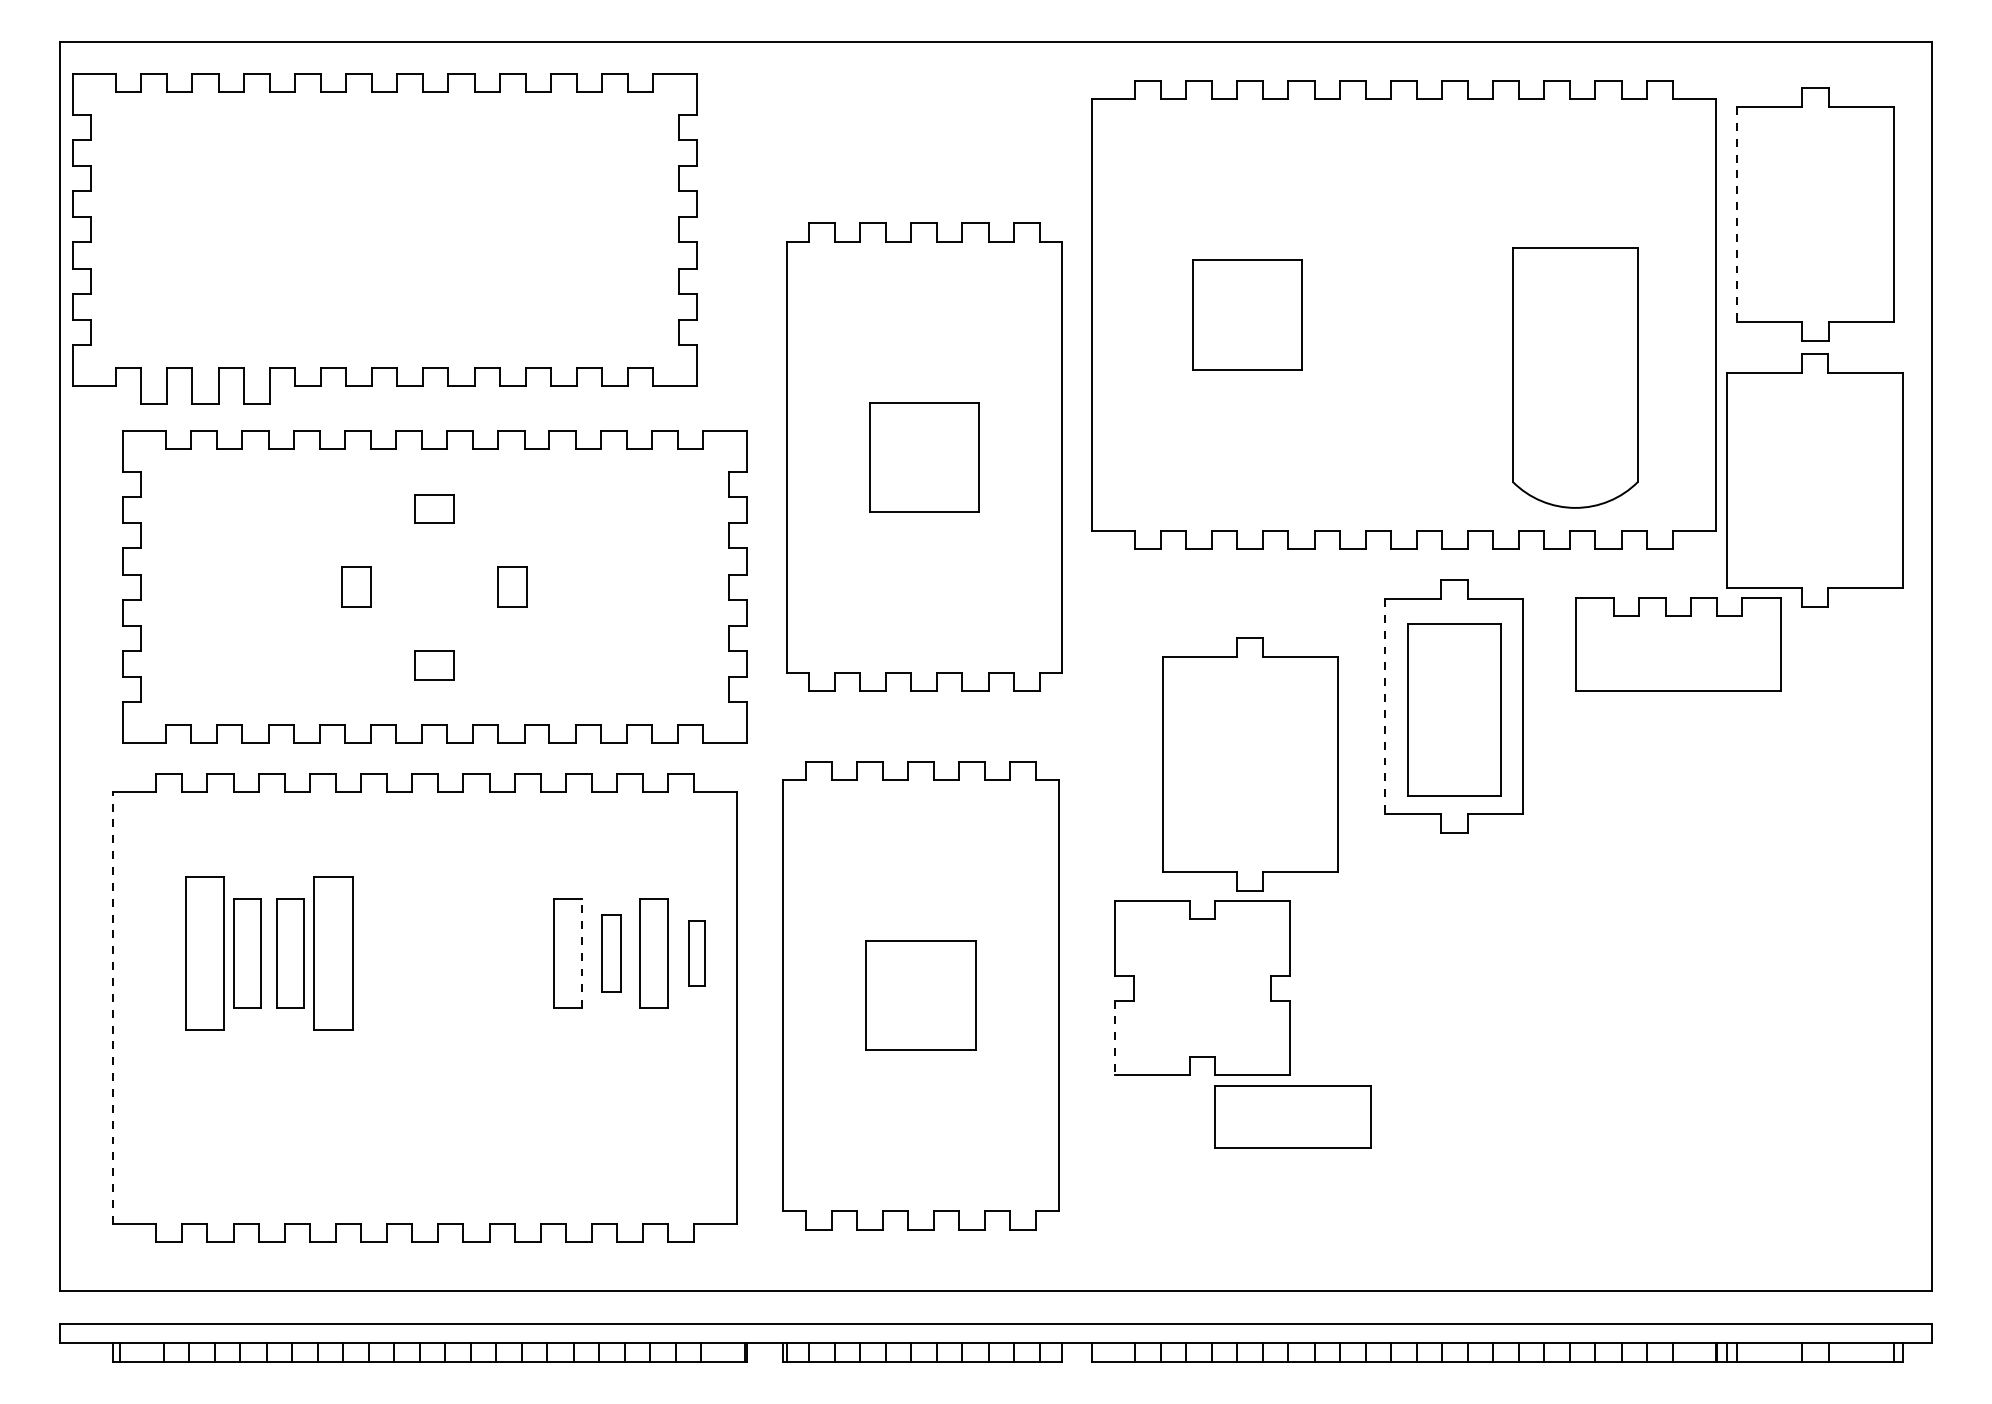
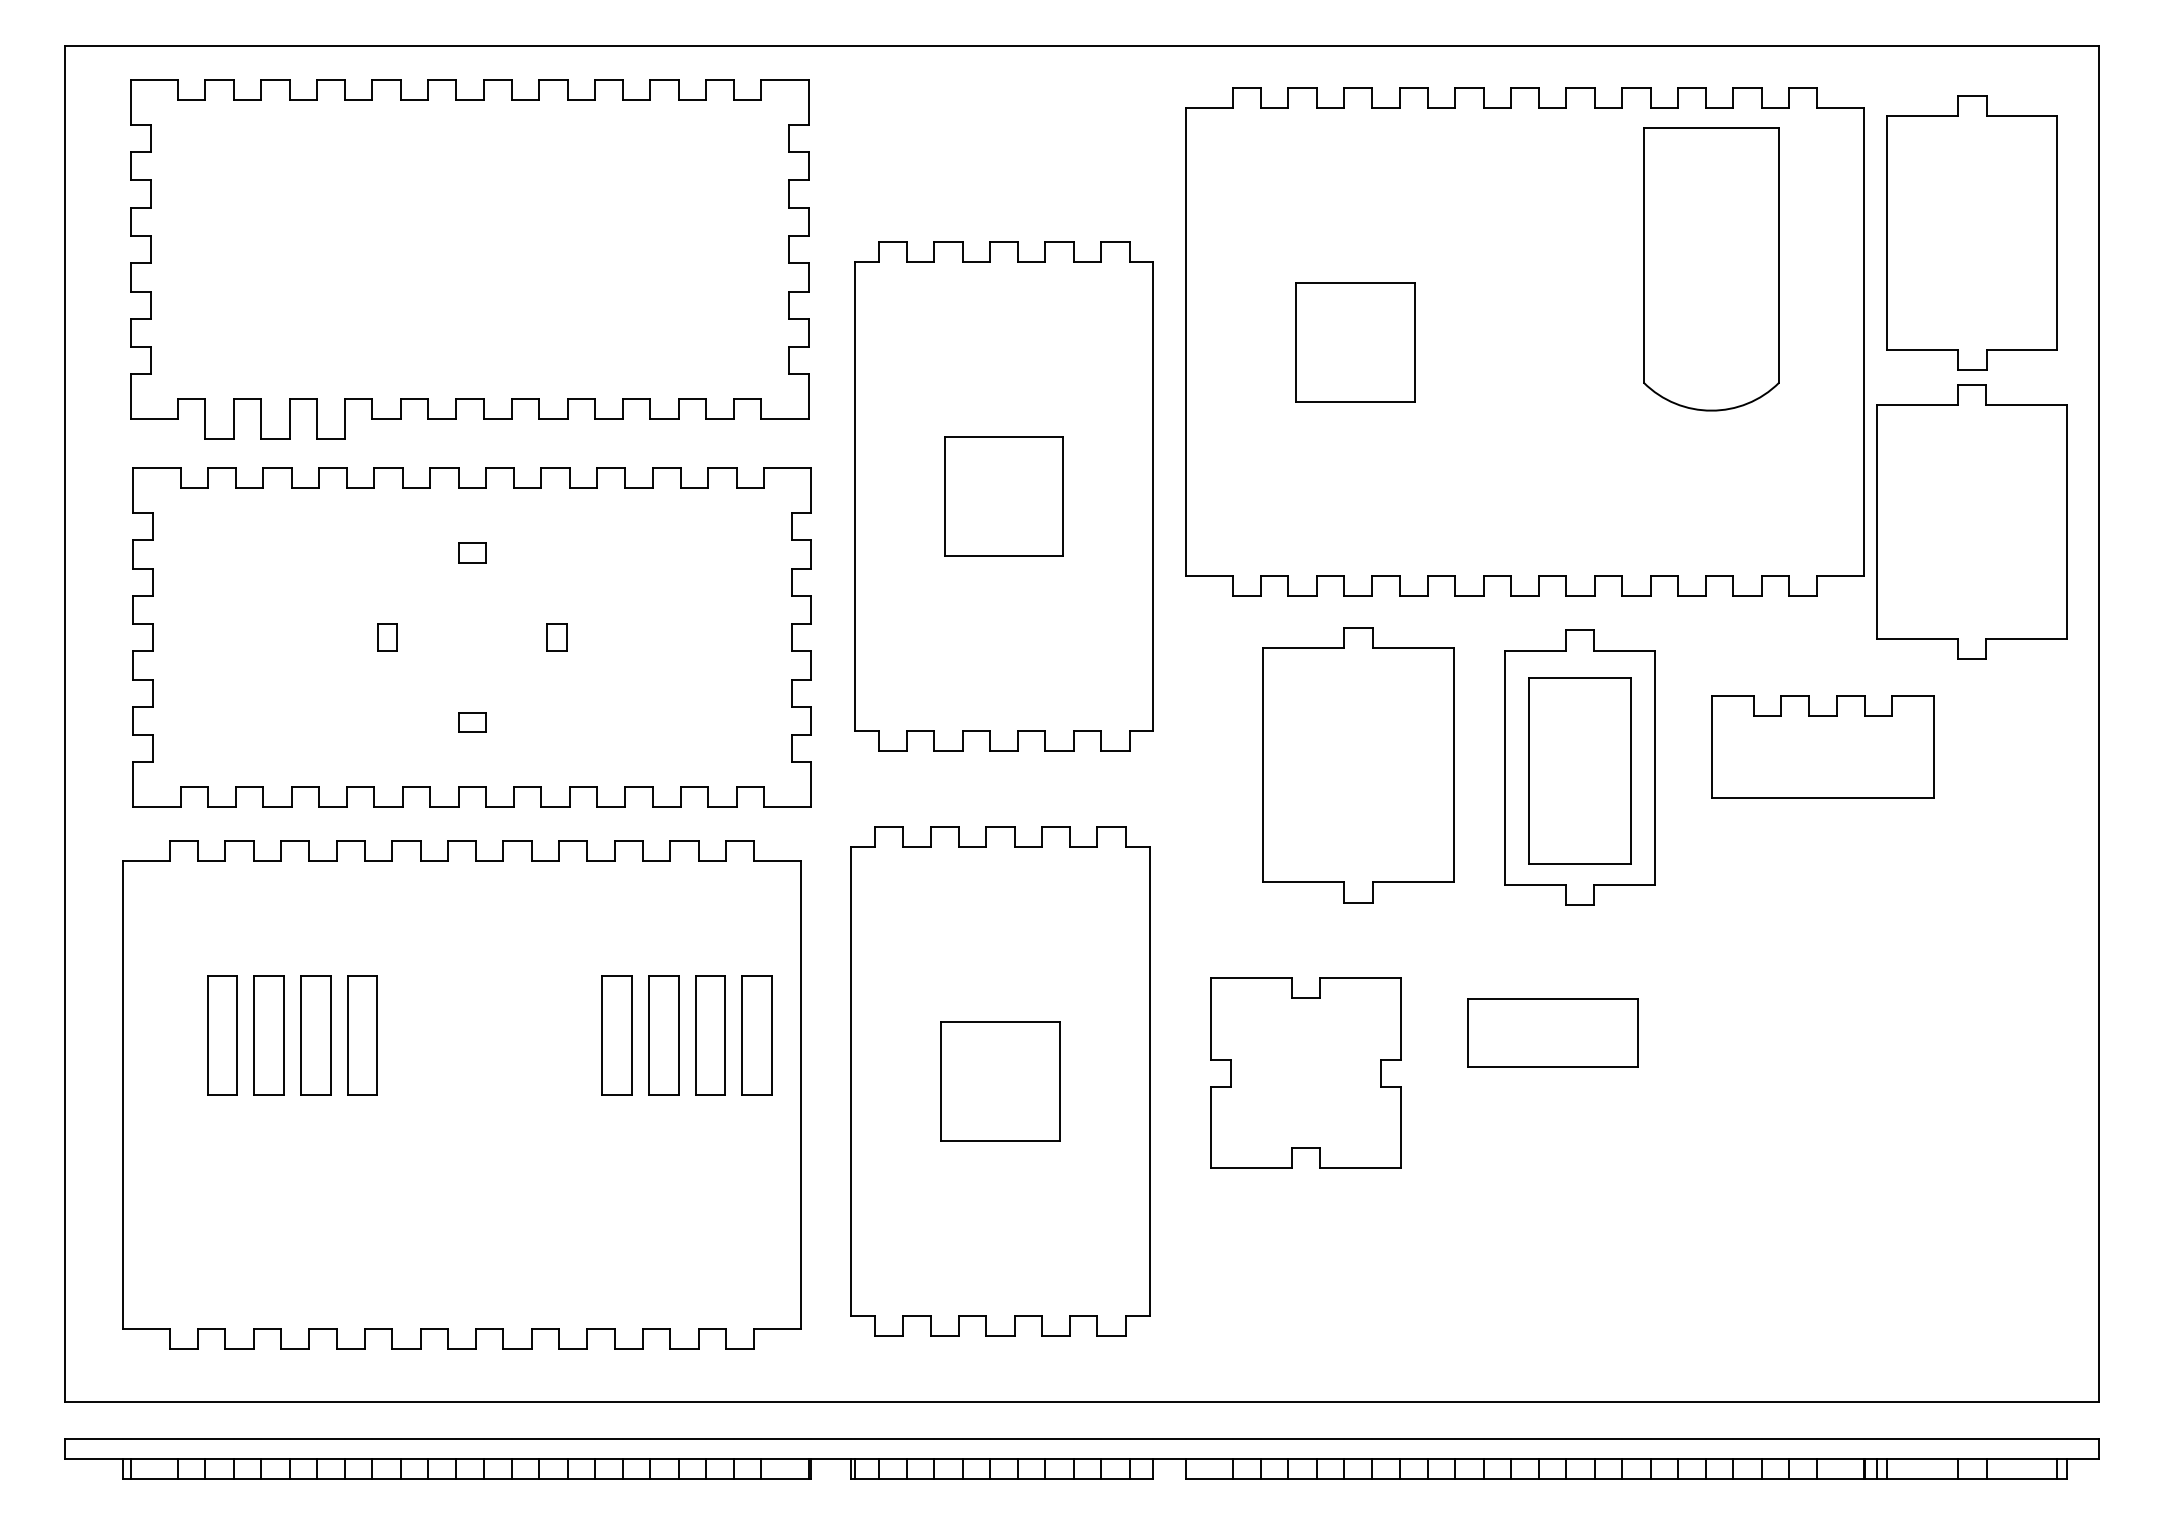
line: (1737, 215) -> (1887, 233), dashed -> solid
part: (384, 238) -> (469, 259), moved
part: (1575, 377) -> (1711, 269), moved
part: (434, 508) -> (472, 552), size x0.62
part: (356, 586) -> (387, 637), size x0.62
part: (512, 586) -> (556, 637), size x0.62
part: (1677, 644) -> (1822, 746), moved
part: (434, 665) -> (472, 722), size x0.62
line: (1385, 706) -> (1505, 767), dashed -> solid
part: (1250, 764) -> (1358, 765), moved
part: (204, 953) -> (222, 1035), size x0.71
part: (333, 953) -> (362, 1035), size x0.71
line: (581, 953) -> (631, 1035), dashed -> solid
part: (610, 953) -> (663, 1035), size x1.43
part: (696, 953) -> (756, 1035), size x1.67
line: (112, 1007) -> (122, 1094), dashed -> solid
line: (1115, 1037) -> (1211, 1127), dashed -> solid
part: (1292, 1116) -> (1552, 1032), moved

